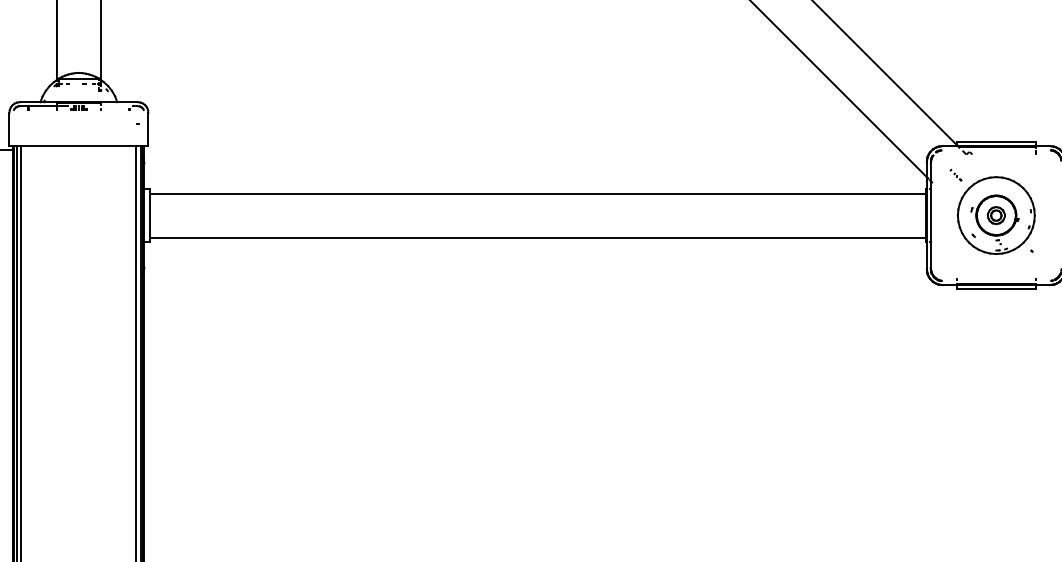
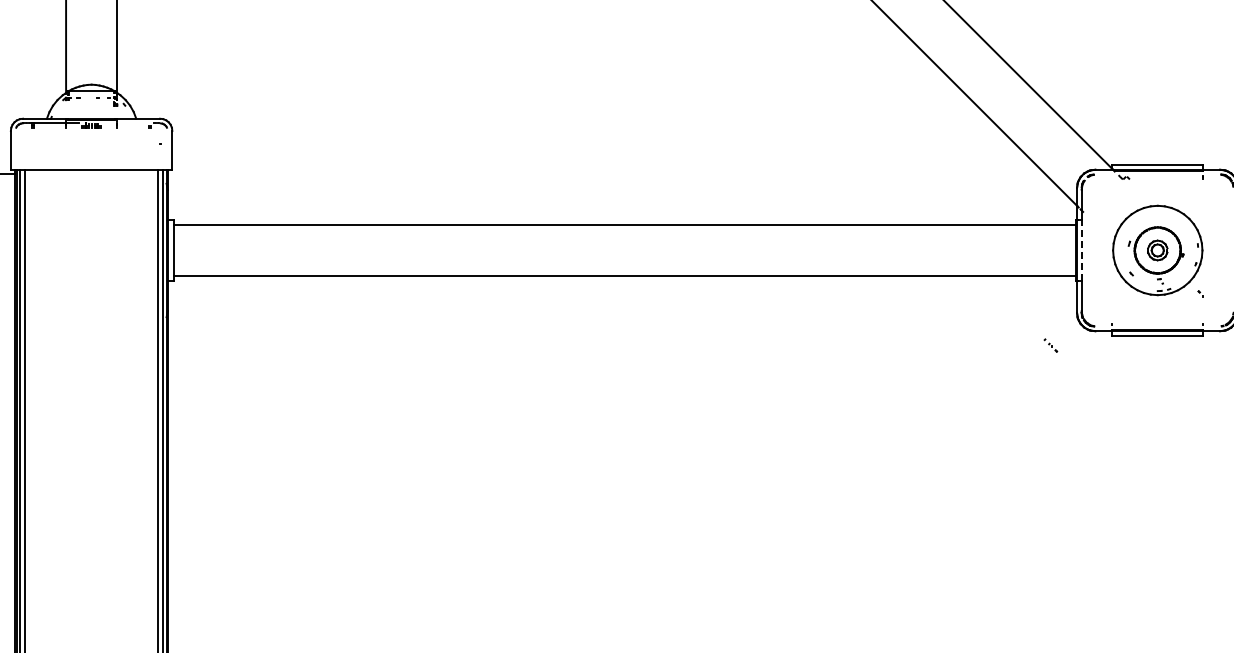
part: (955, 175) -> (1050, 345), moved
line: (930, 215) -> (1081, 250), solid -> dashed

